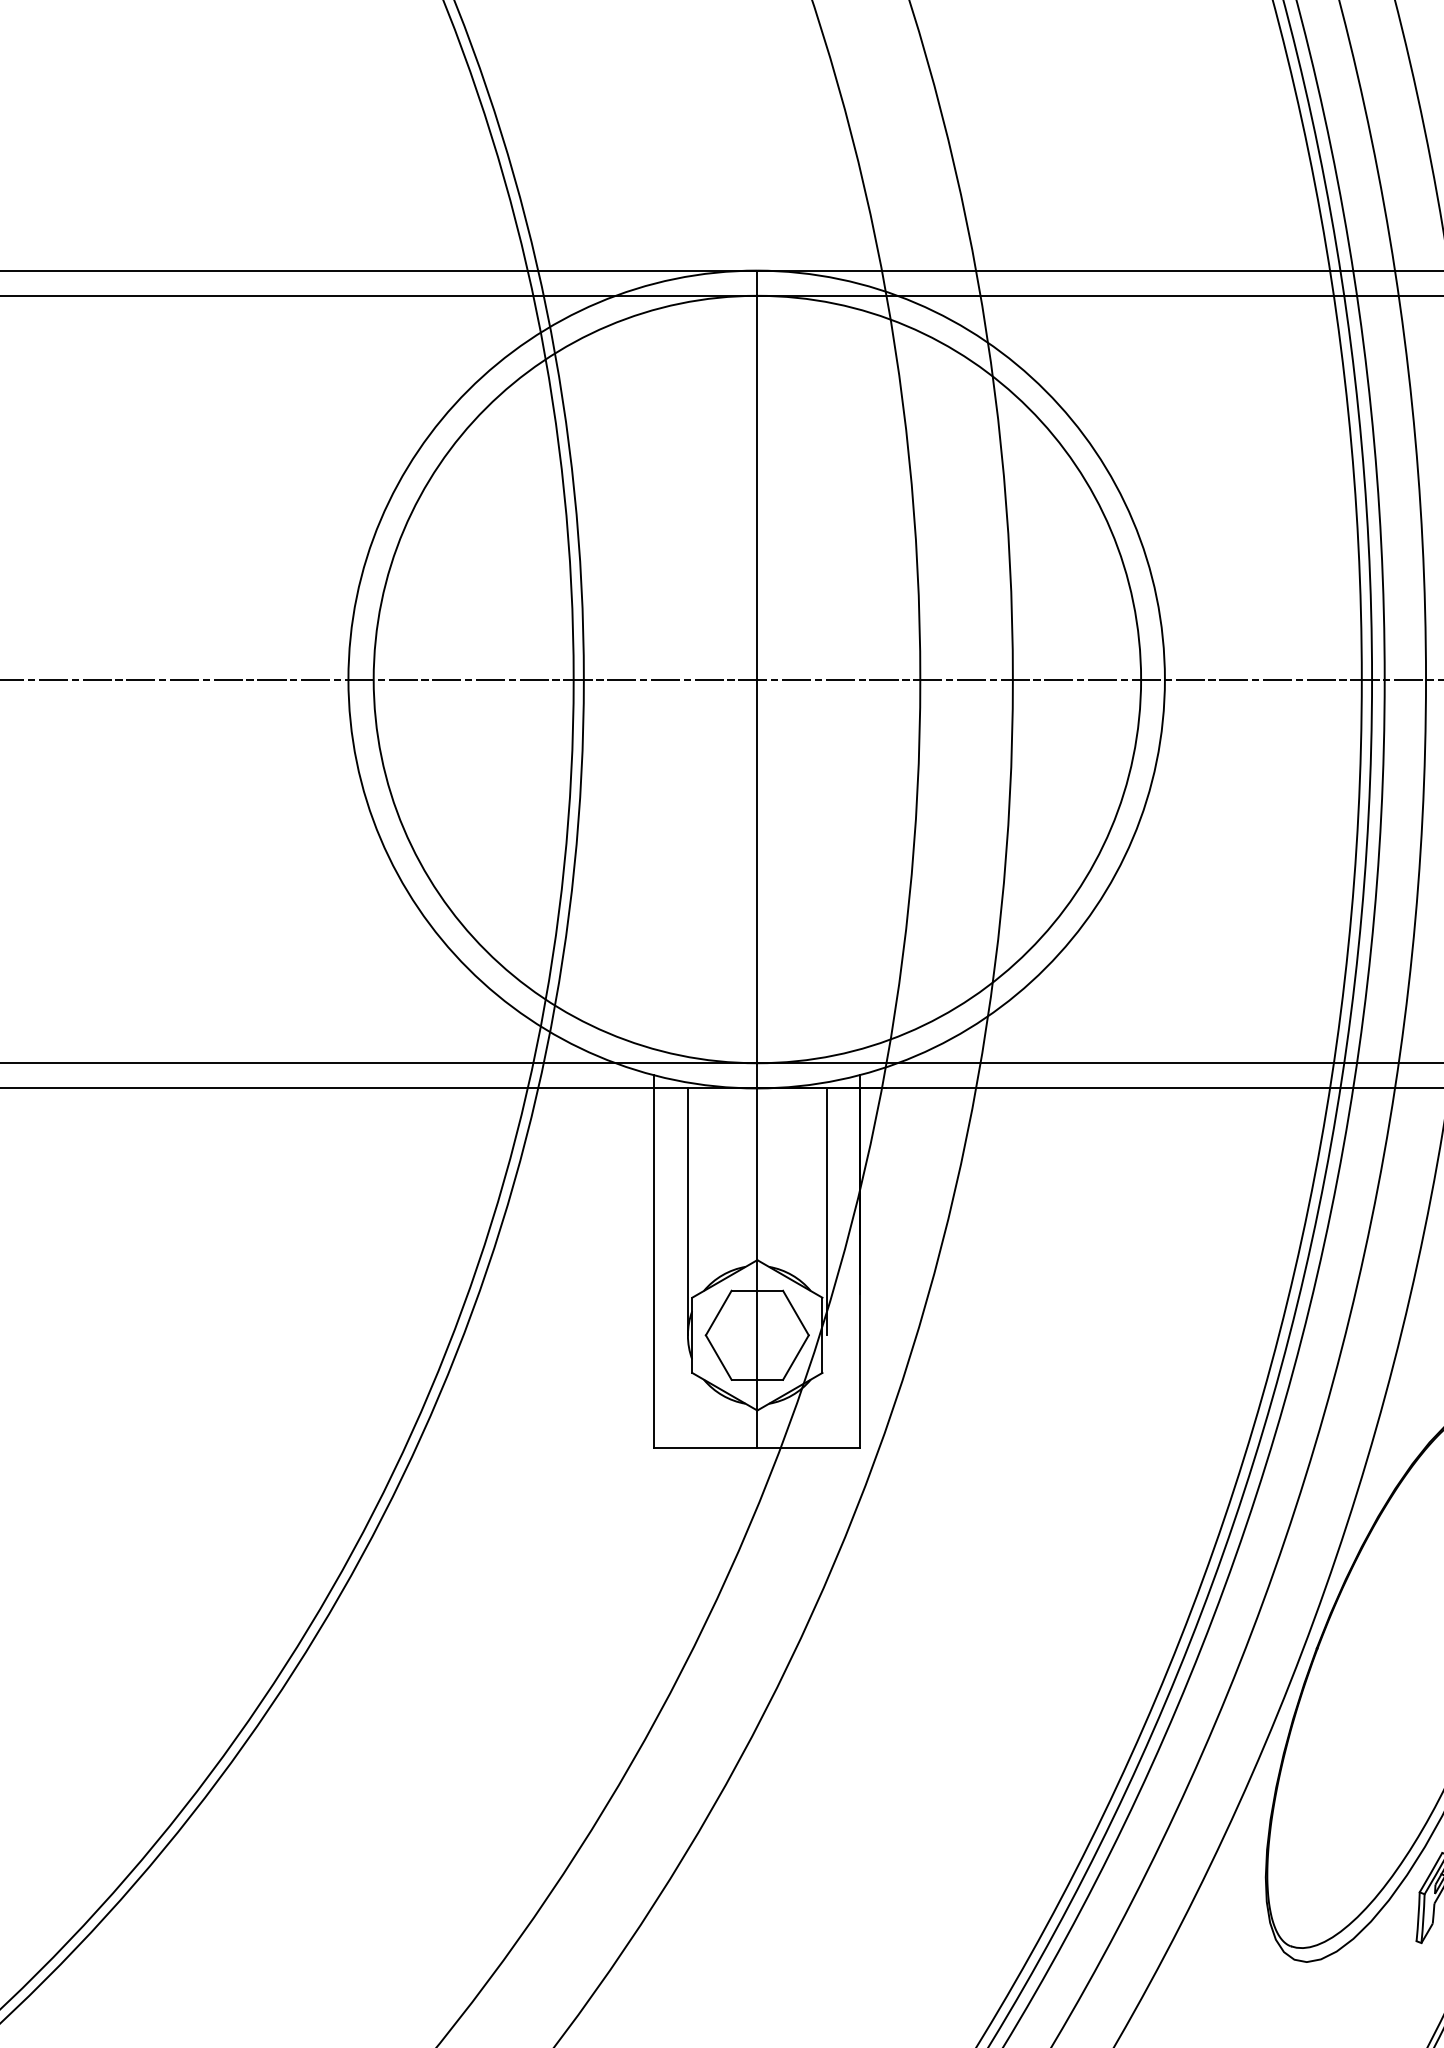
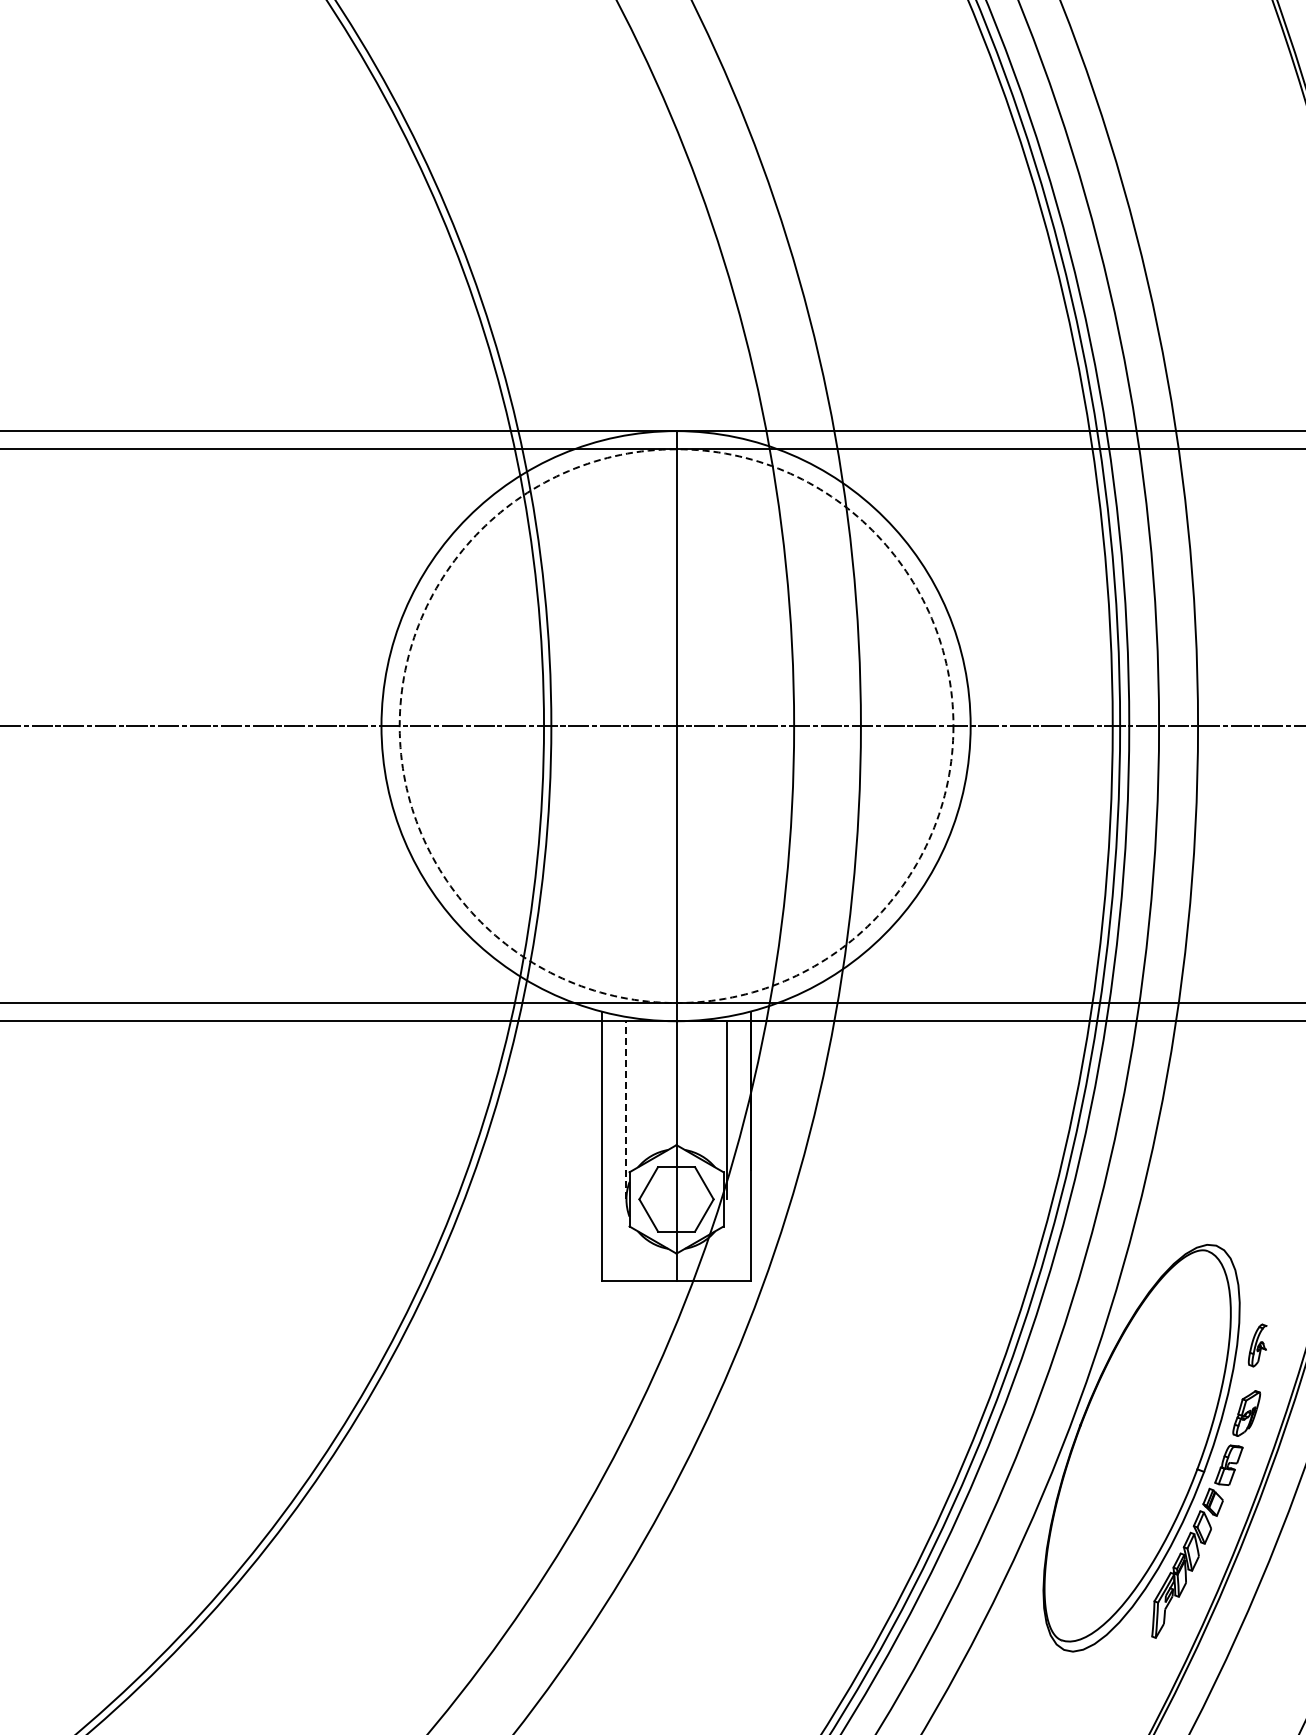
circle: (757, 680) -> (676, 726), solid -> dashed
line: (687, 1210) -> (626, 1109), solid -> dashed

